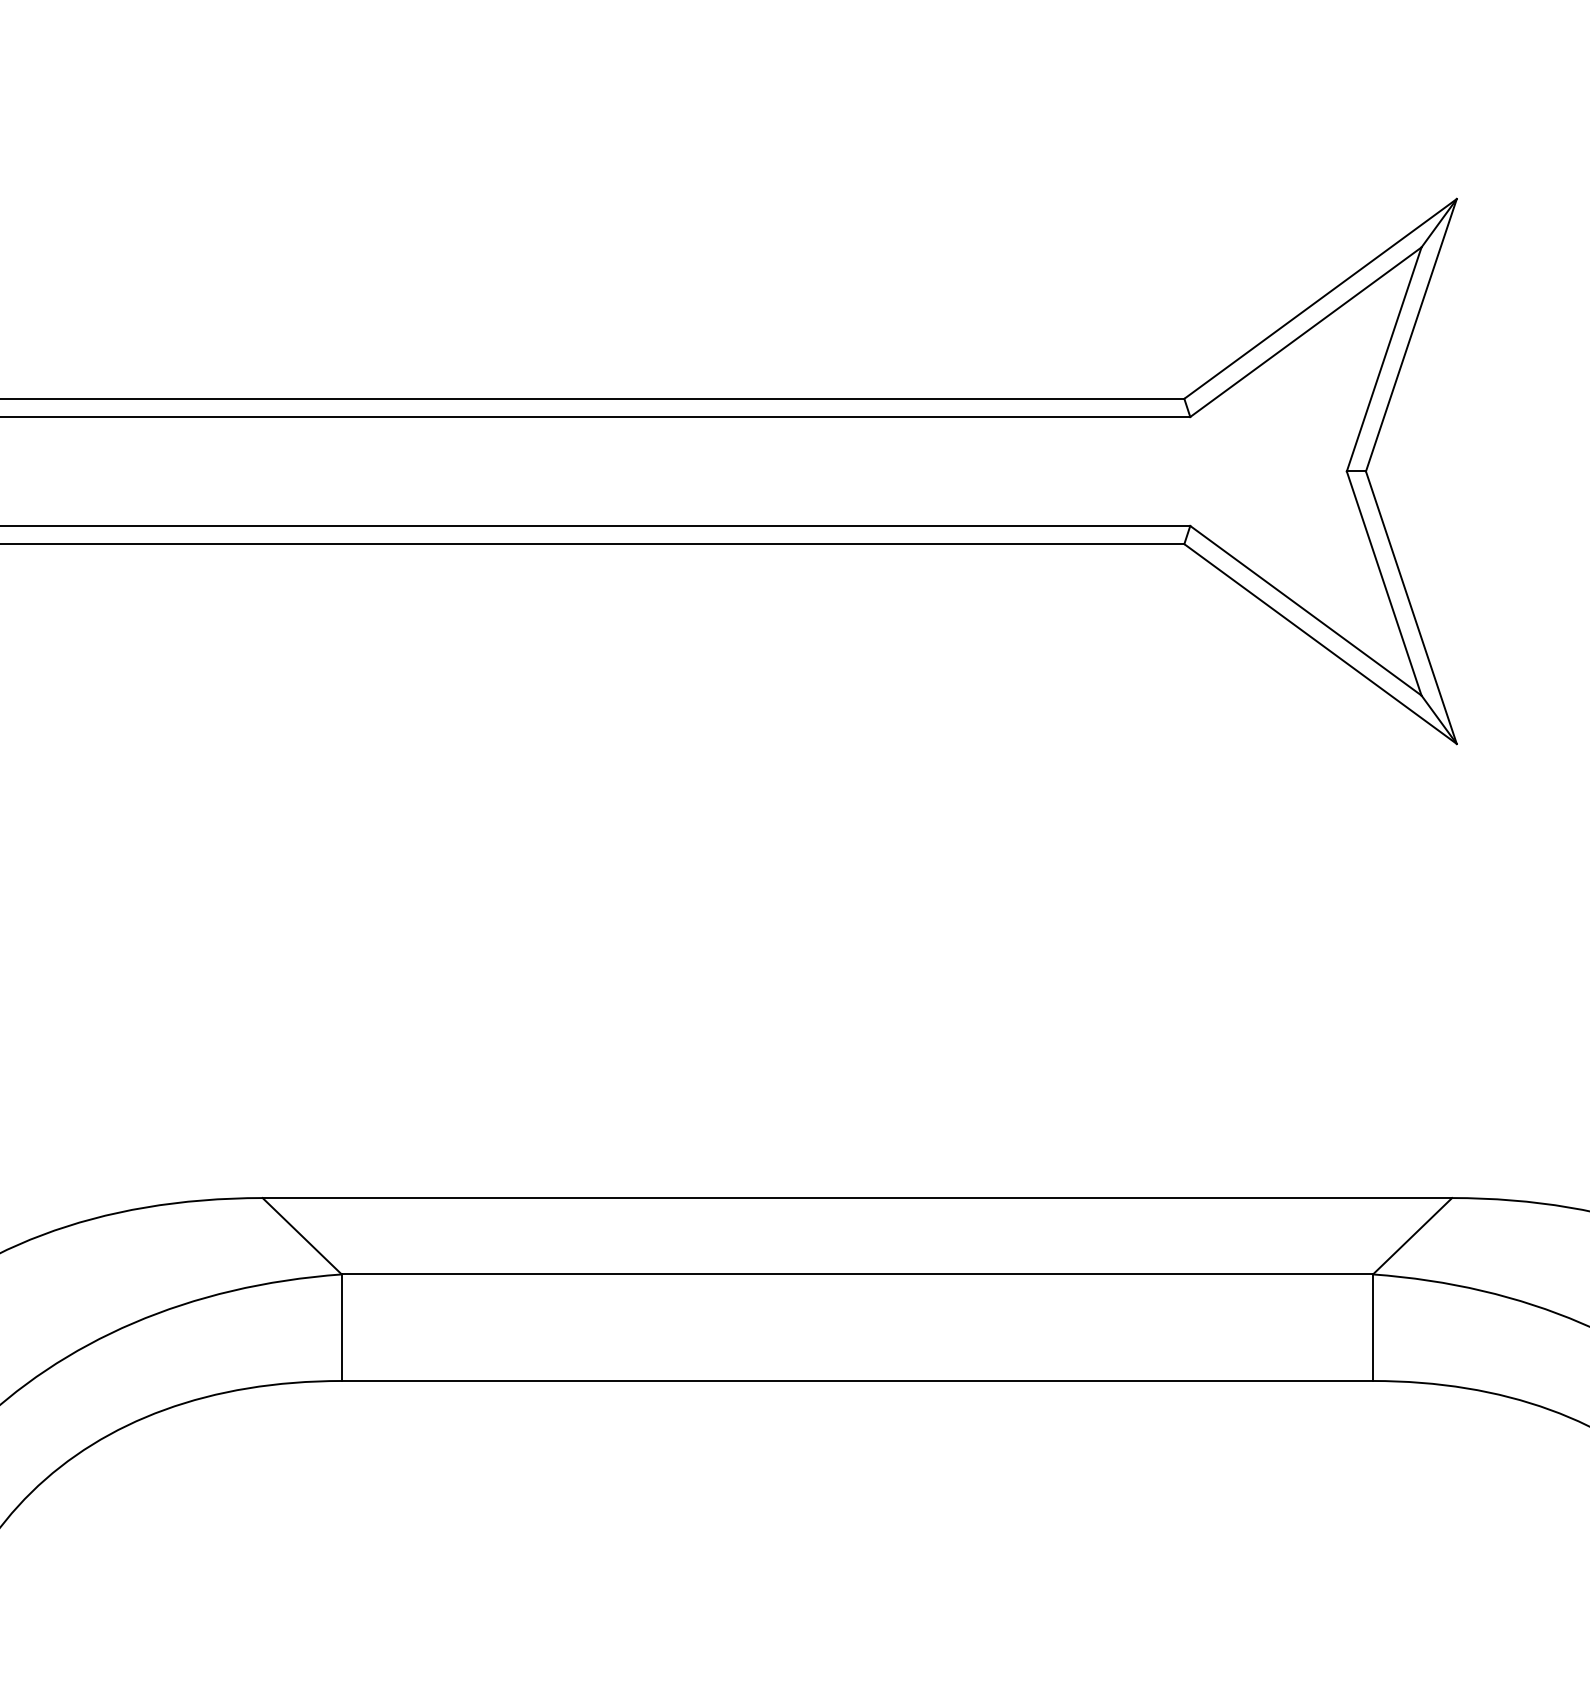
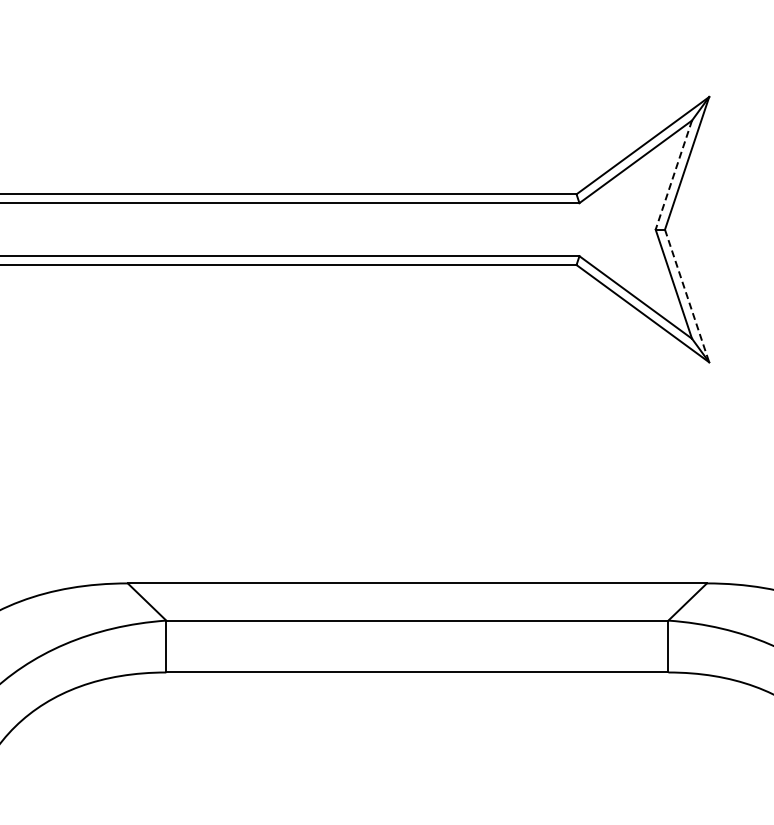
line: (1383, 360) -> (673, 175), solid -> dashed
line: (1412, 608) -> (687, 296), solid -> dashed

